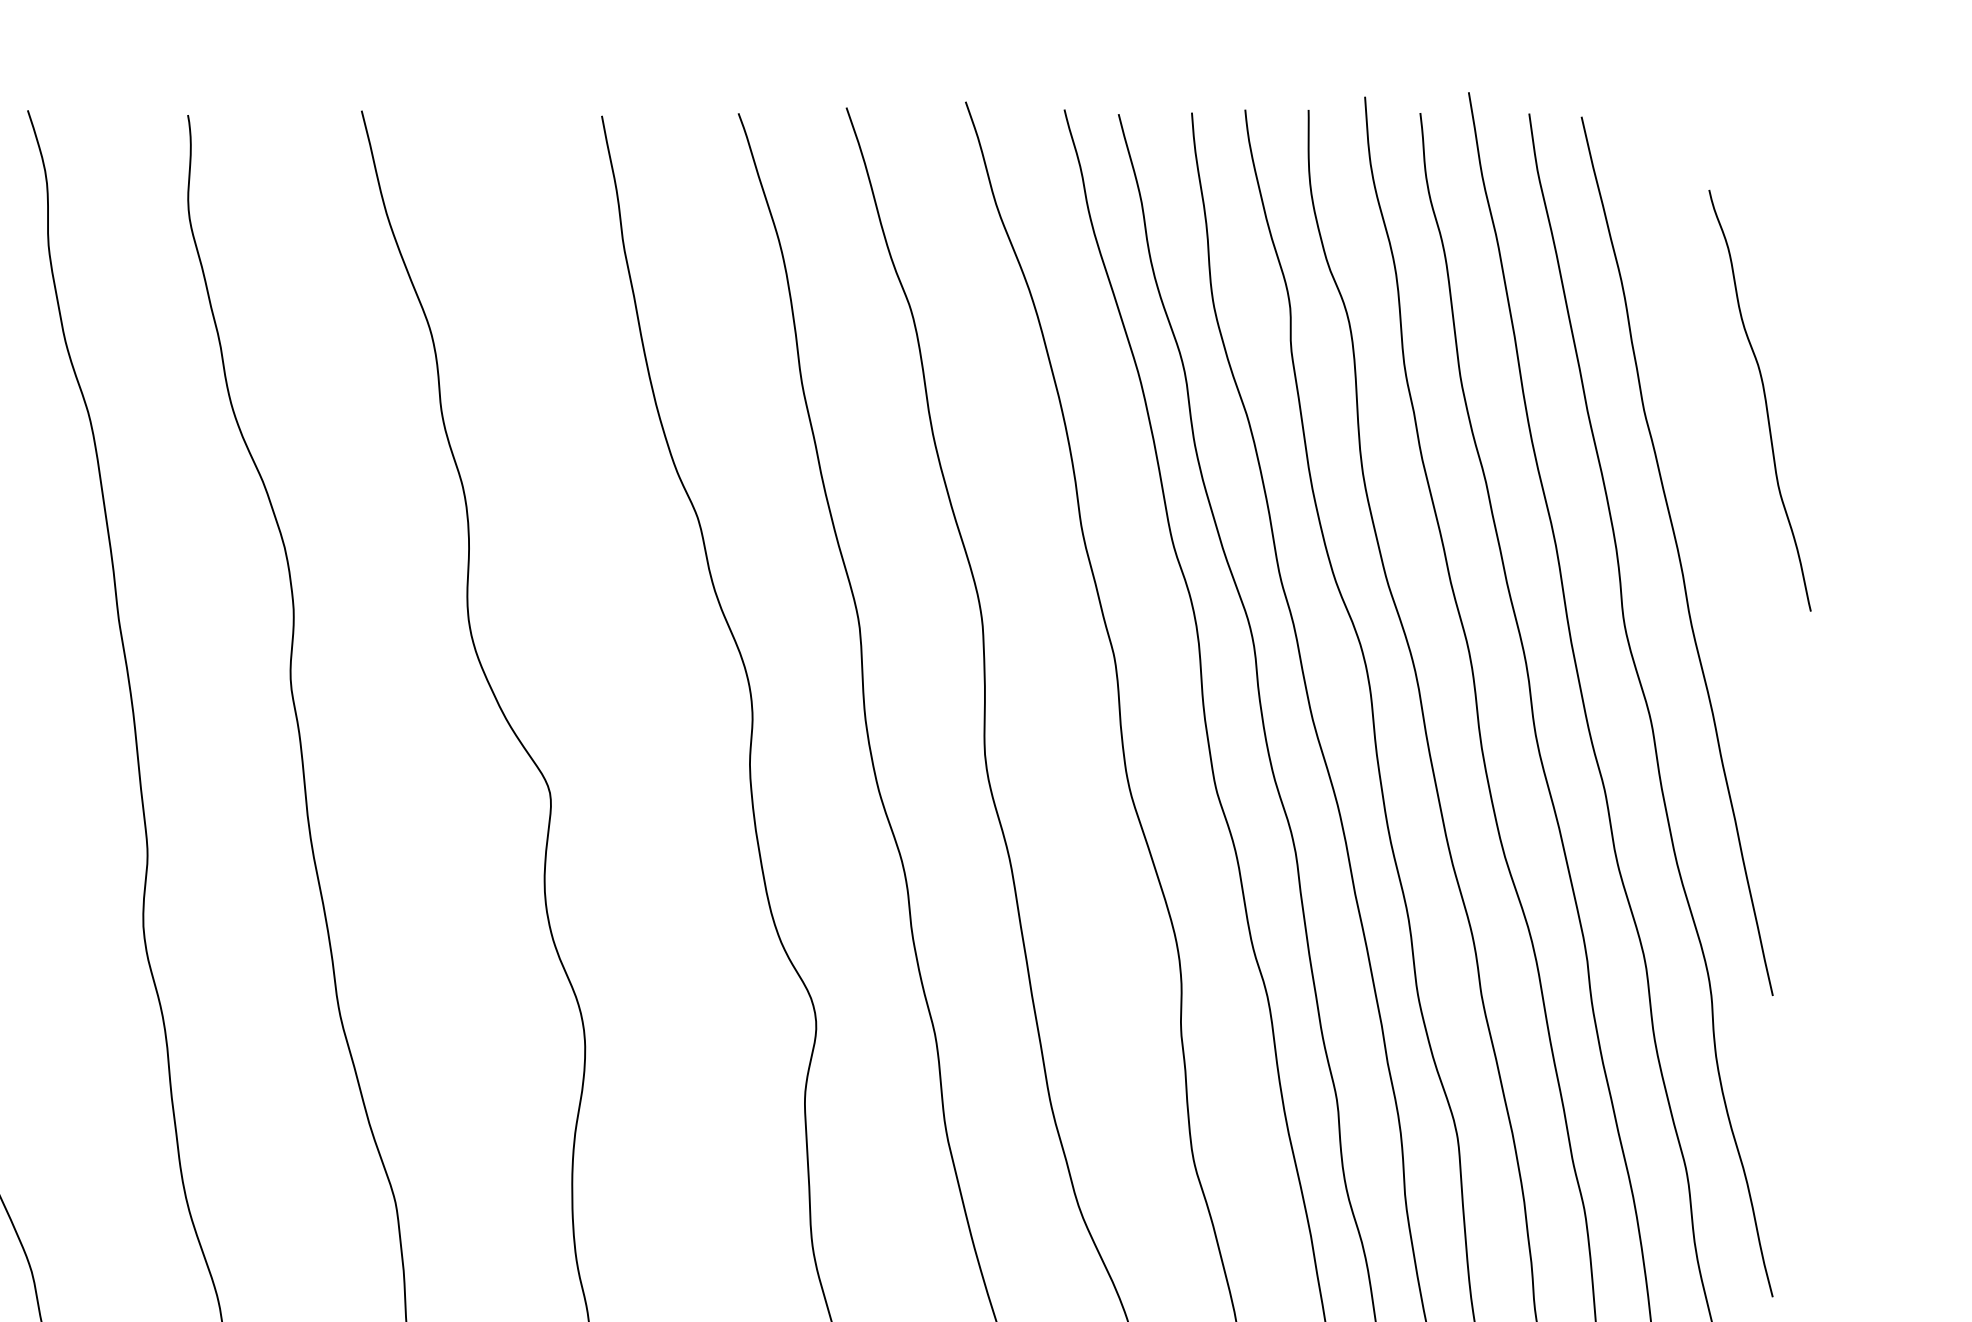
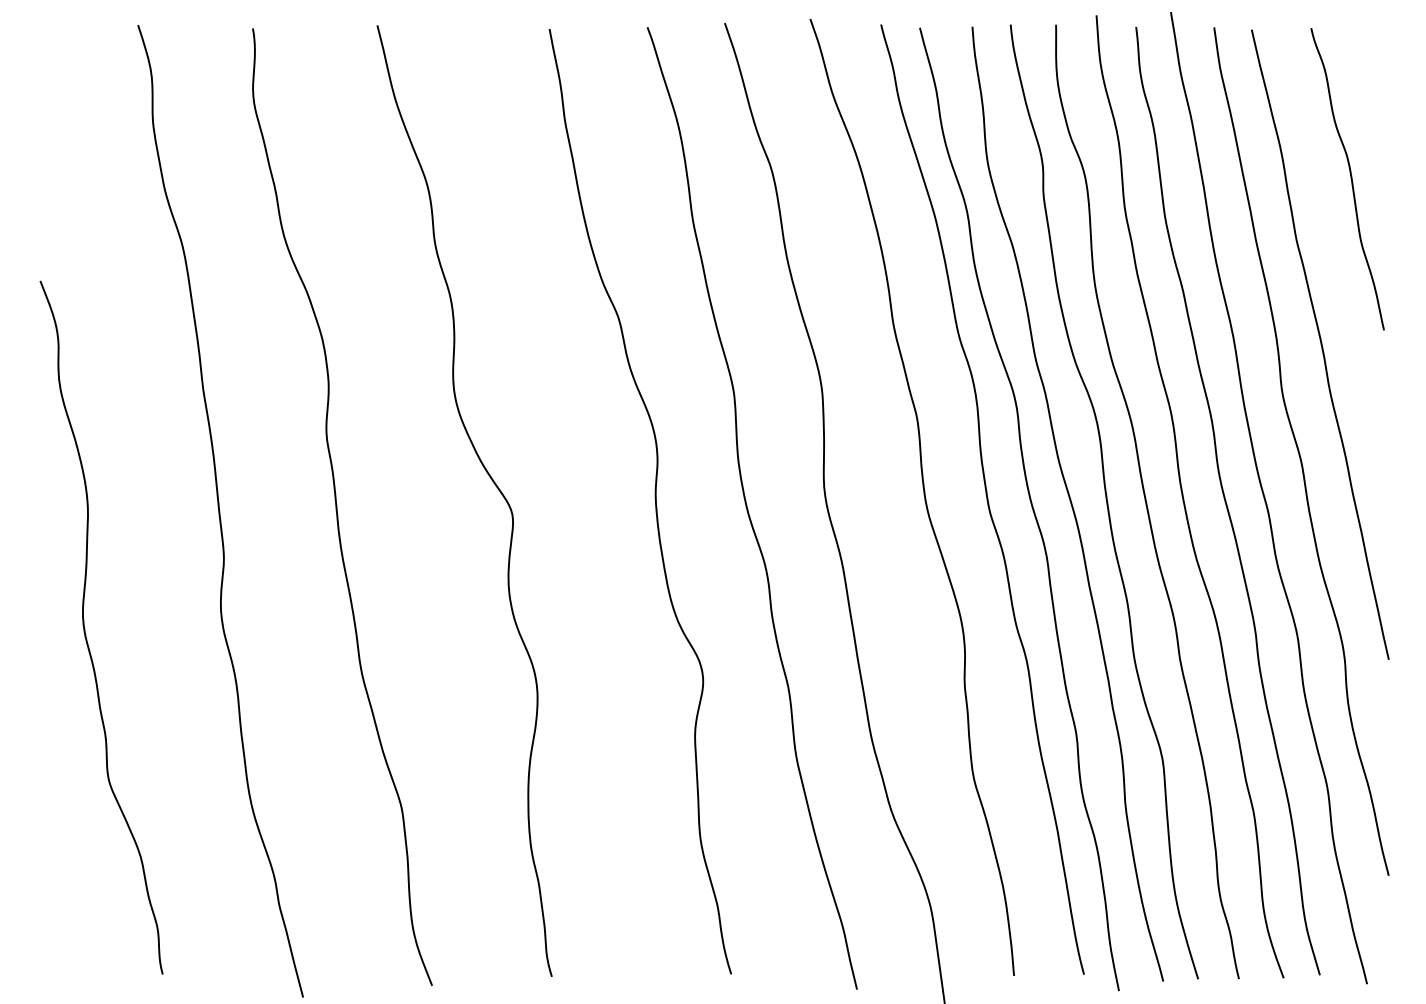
curve: (1764, 401) -> (1350, 179), moved

